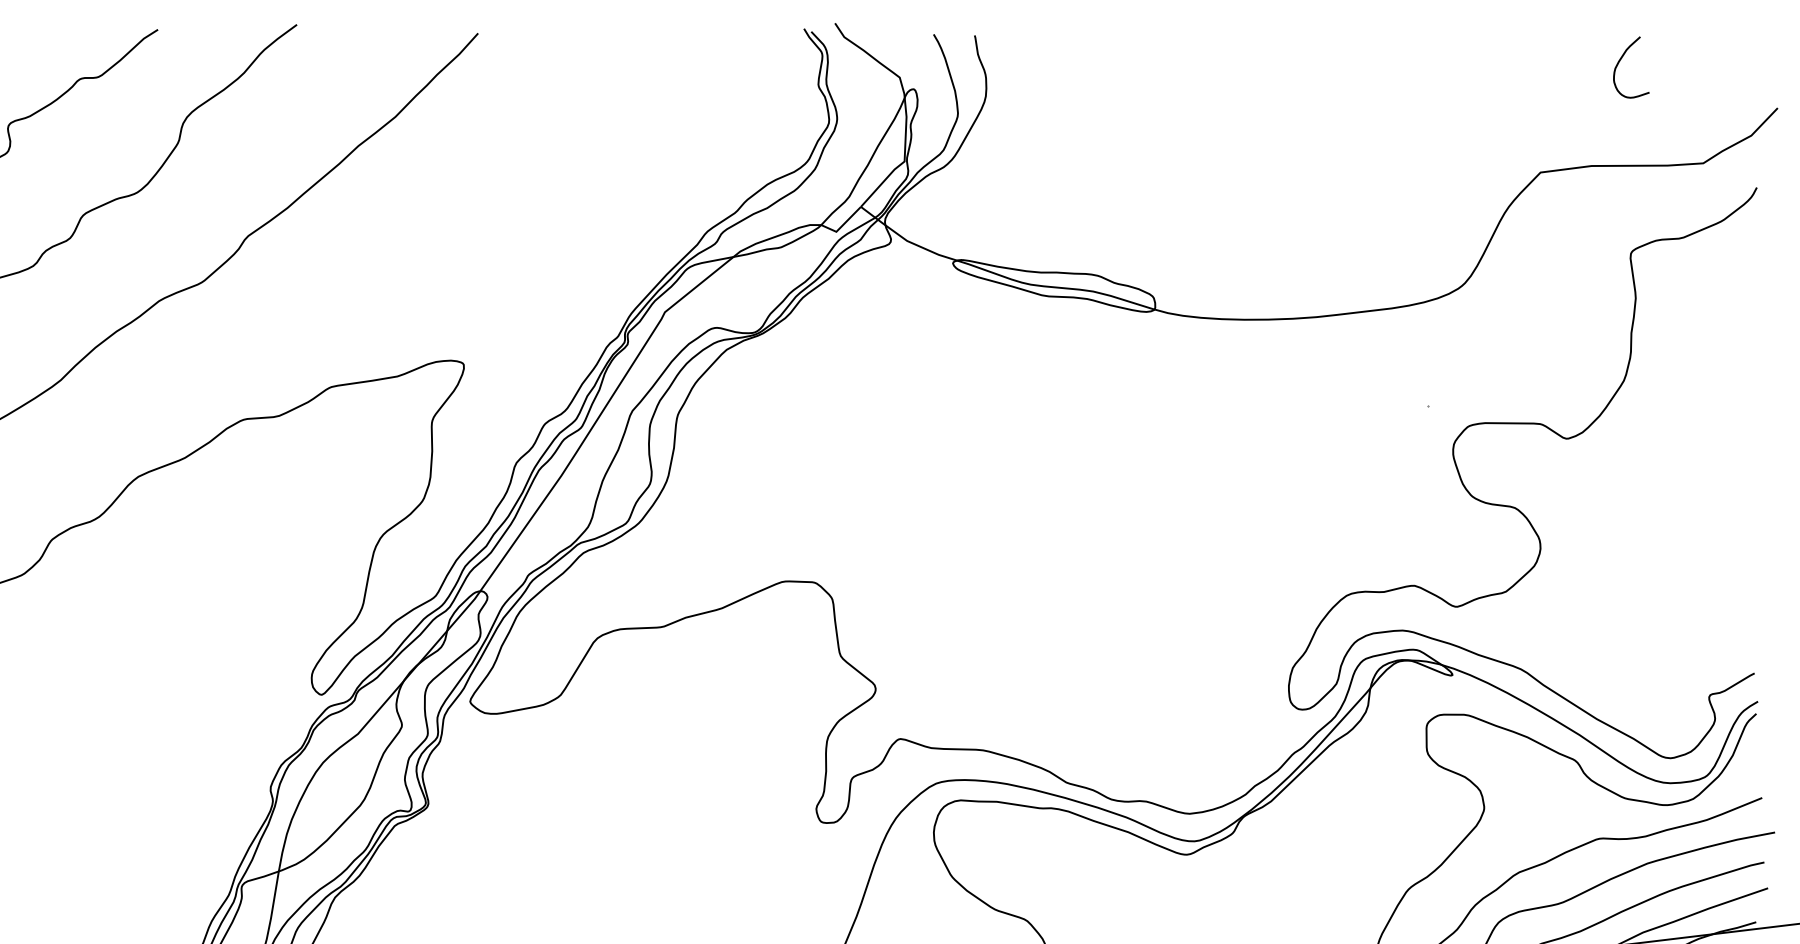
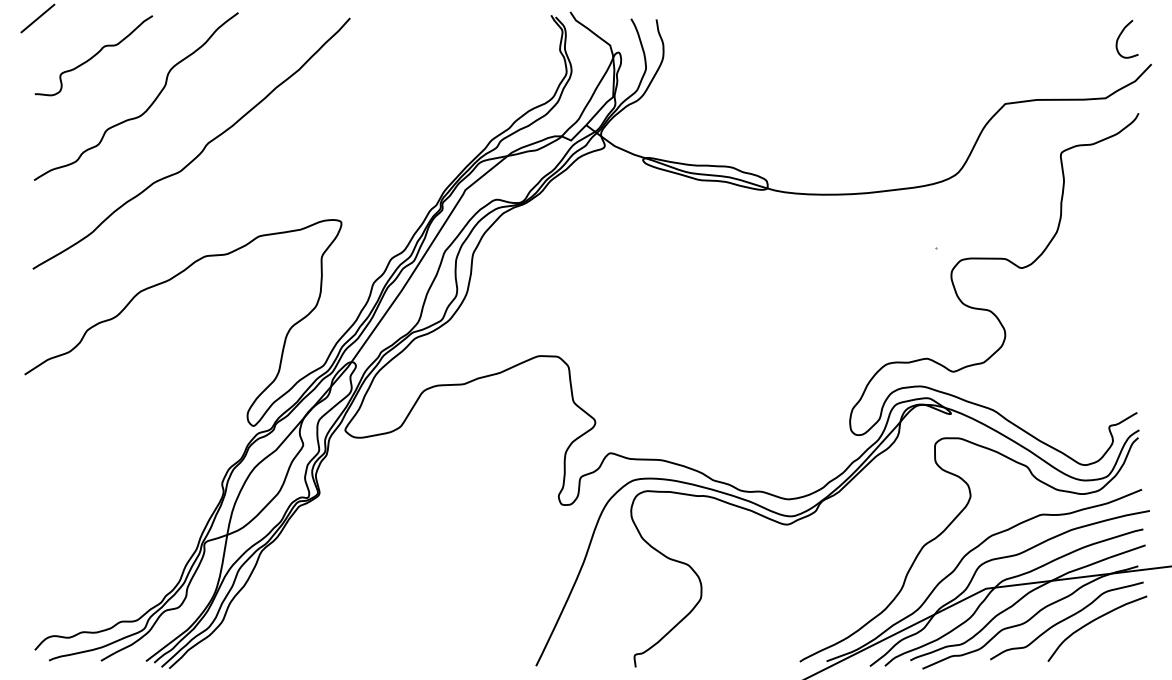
curve: (1620, 63) -> (1120, 36), moved

